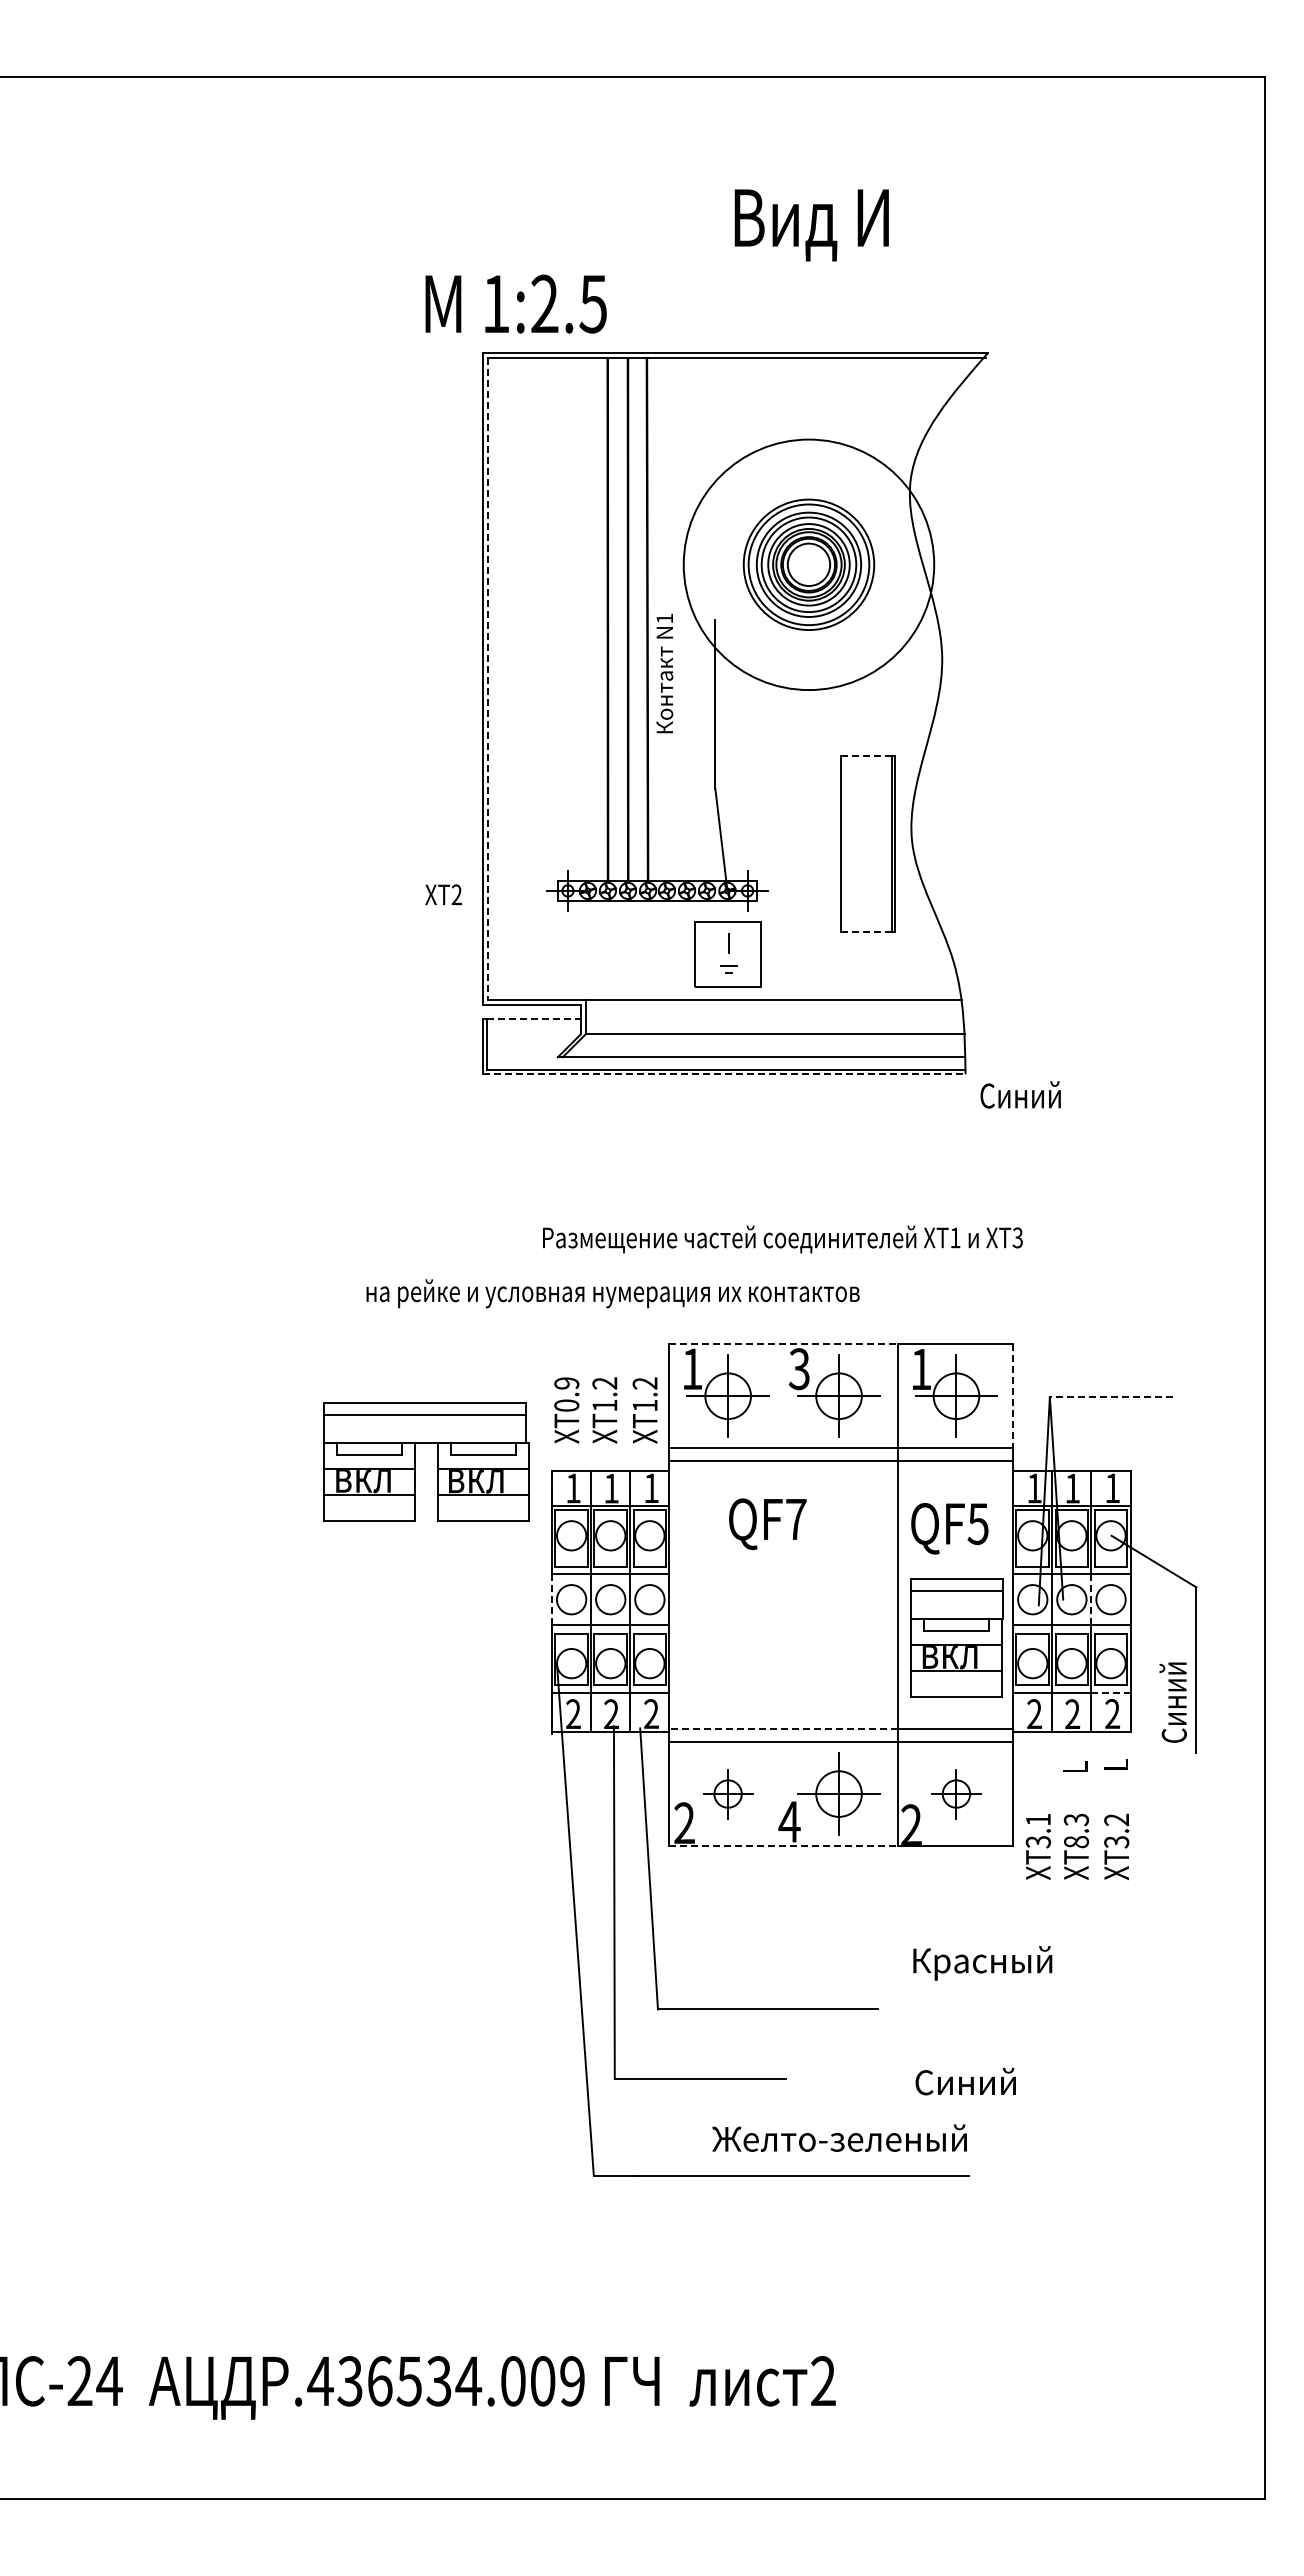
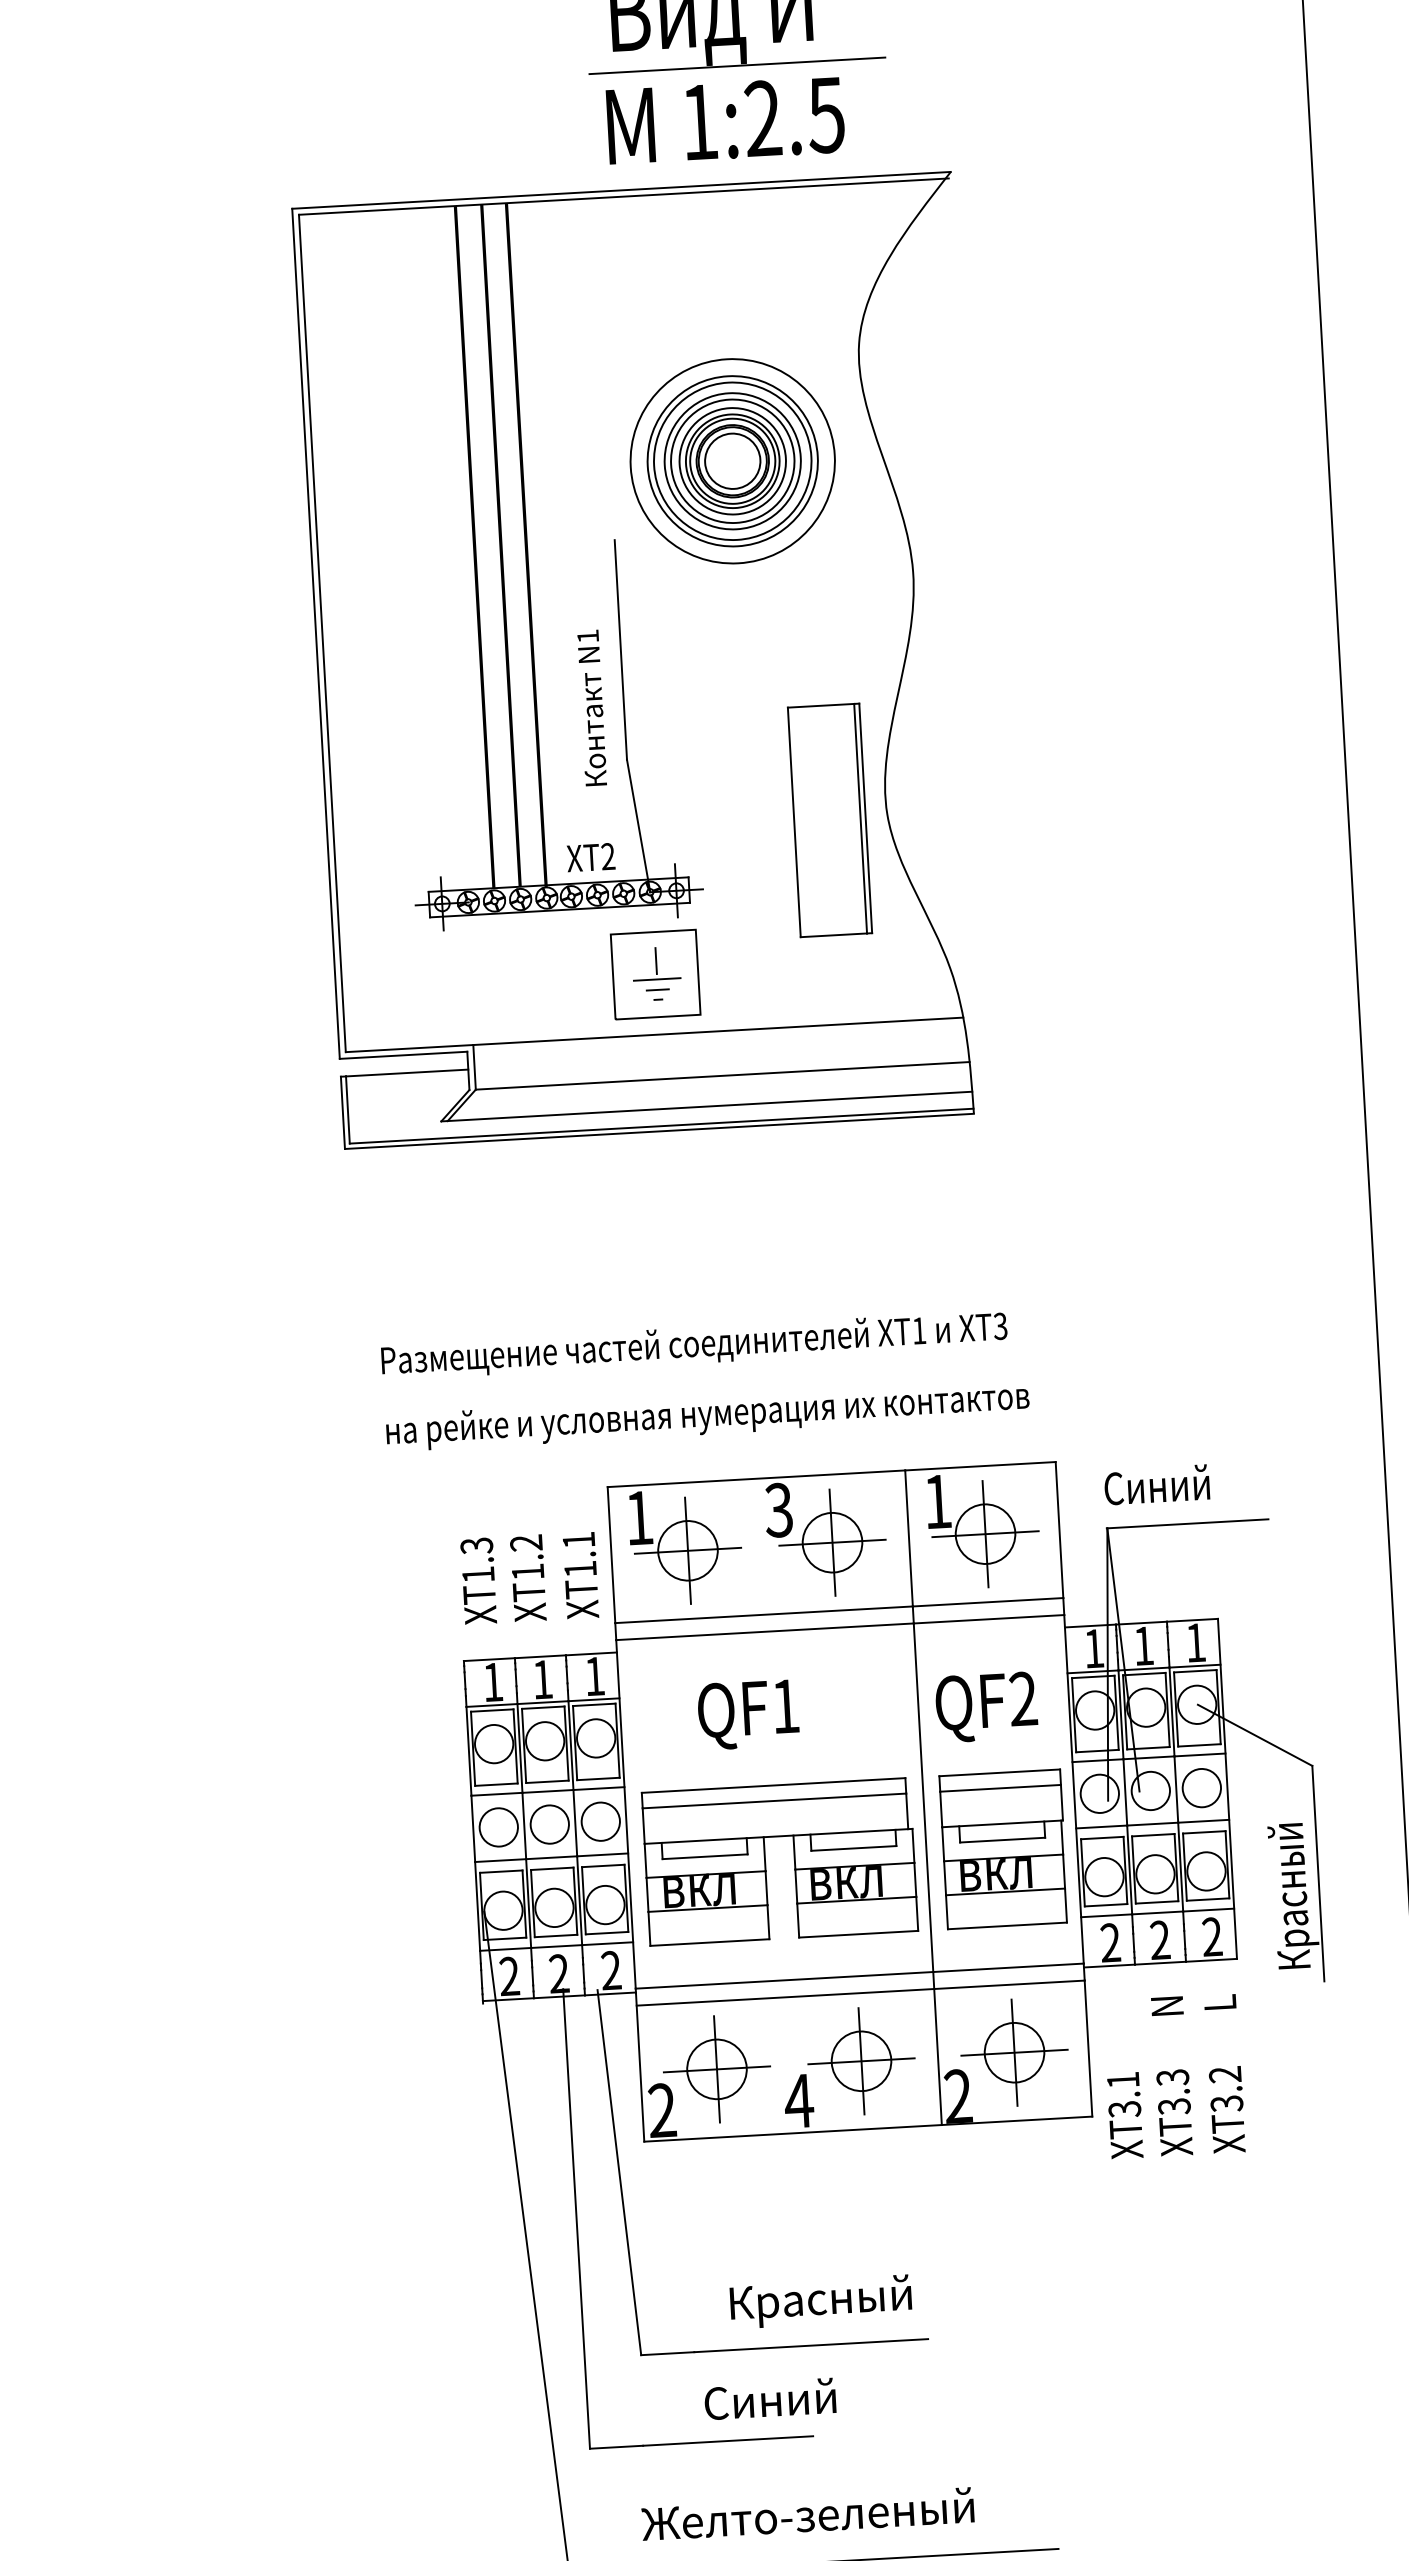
line: (828, 262) -> (736, 65), added
text: (515, 303) -> (724, 120), moved
circle: (808, 564) -> (732, 460), size x0.62
text: (664, 673) -> (591, 708), moved
line: (487, 679) -> (322, 634), dashed -> solid
line: (866, 755) -> (821, 705), dashed -> solid
text: (443, 894) -> (590, 857), moved
line: (866, 931) -> (834, 935), dashed -> solid
line: (728, 957) -> (656, 978), added
line: (533, 1018) -> (406, 1072), dashed -> solid
line: (724, 1074) -> (659, 1131), dashed -> solid
text: (1020, 1094) -> (1156, 1484), moved
text: (782, 1239) -> (693, 1345), moved
text: (612, 1293) -> (707, 1415), moved
line: (784, 1344) -> (757, 1479), dashed -> solid
text: (644, 1383) -> (578, 1540), XT1.2 -> XT1.1
text: (566, 1394) -> (477, 1560), XT0.9 -> XT1.3
line: (1013, 1396) -> (1059, 1530), dashed -> solid
line: (1111, 1396) -> (1187, 1523), dashed -> solid
part: (415, 1461) -> (765, 1861), moved
text: (796, 1519) -> (786, 1706), QF7 -> QF1
text: (977, 1524) -> (1022, 1699), QF5 -> QF2
line: (552, 1599) -> (473, 1828), dashed -> solid
line: (1091, 1599) -> (1176, 1789), dashed -> solid
text: (1176, 1686) -> (1293, 1896), Синий -> Красный
line: (1111, 1693) -> (1209, 1910), dashed -> solid
line: (783, 1728) -> (784, 1979), dashed -> solid
text: (1075, 1764) -> (1167, 2005), L -> N
part: (727, 1793) -> (716, 2068), size x1.67
part: (956, 1793) -> (1014, 2051), size x1.67
text: (1076, 1841) -> (1174, 2105), XT8.3 -> XT3.3
line: (784, 1846) -> (794, 2133), dashed -> solid
text: (982, 1963) -> (820, 2302), moved
text: (965, 2081) -> (769, 2399), moved
text: (839, 2137) -> (807, 2513), moved

